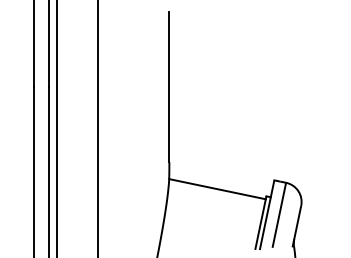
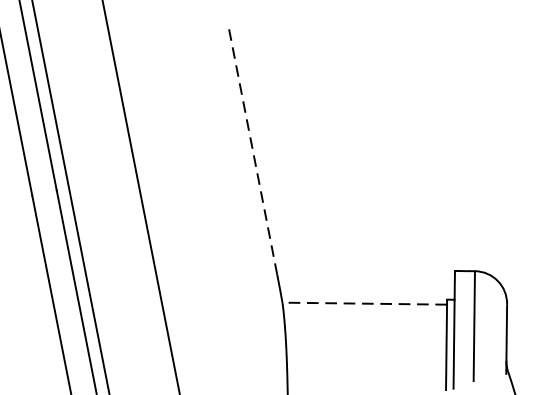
line: (169, 87) -> (253, 152), solid -> dashed
line: (217, 189) -> (364, 304), solid -> dashed

